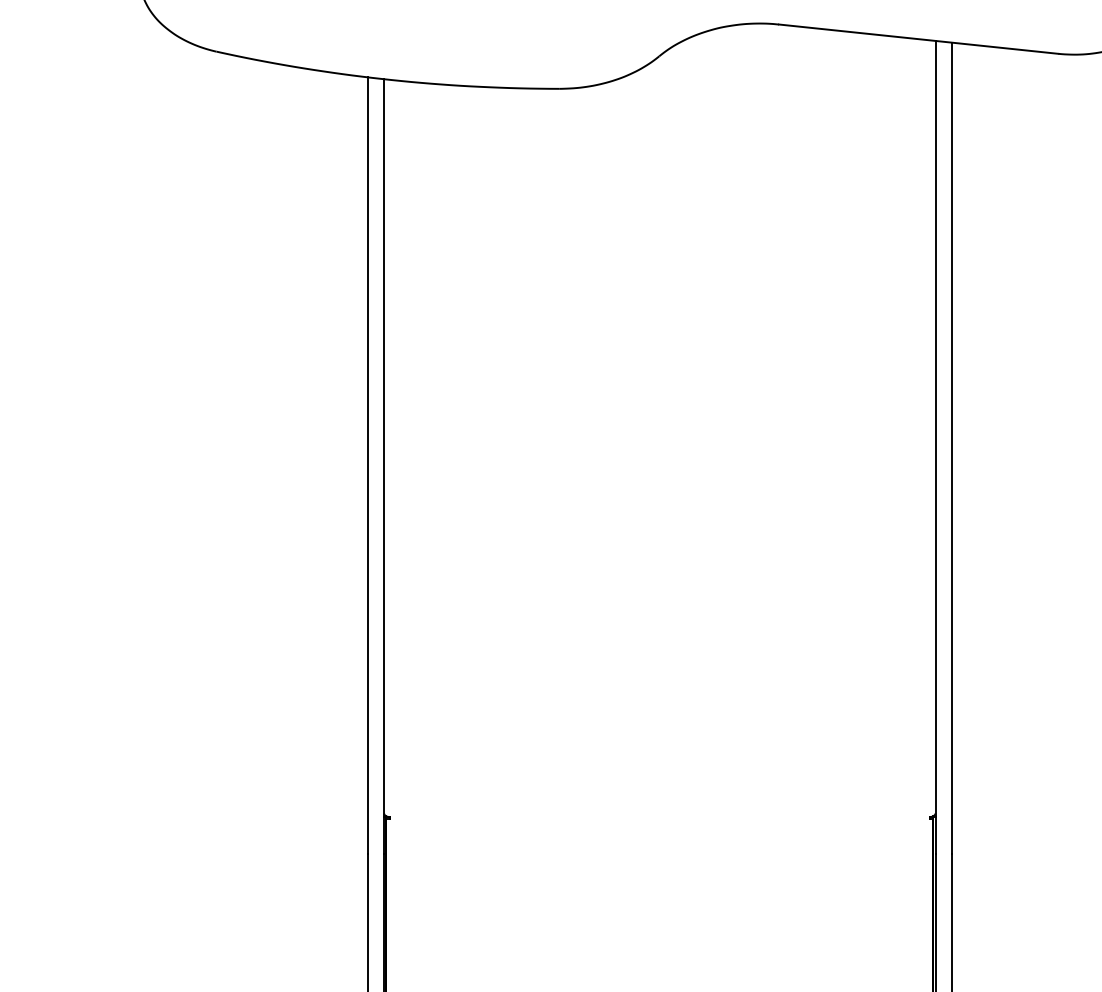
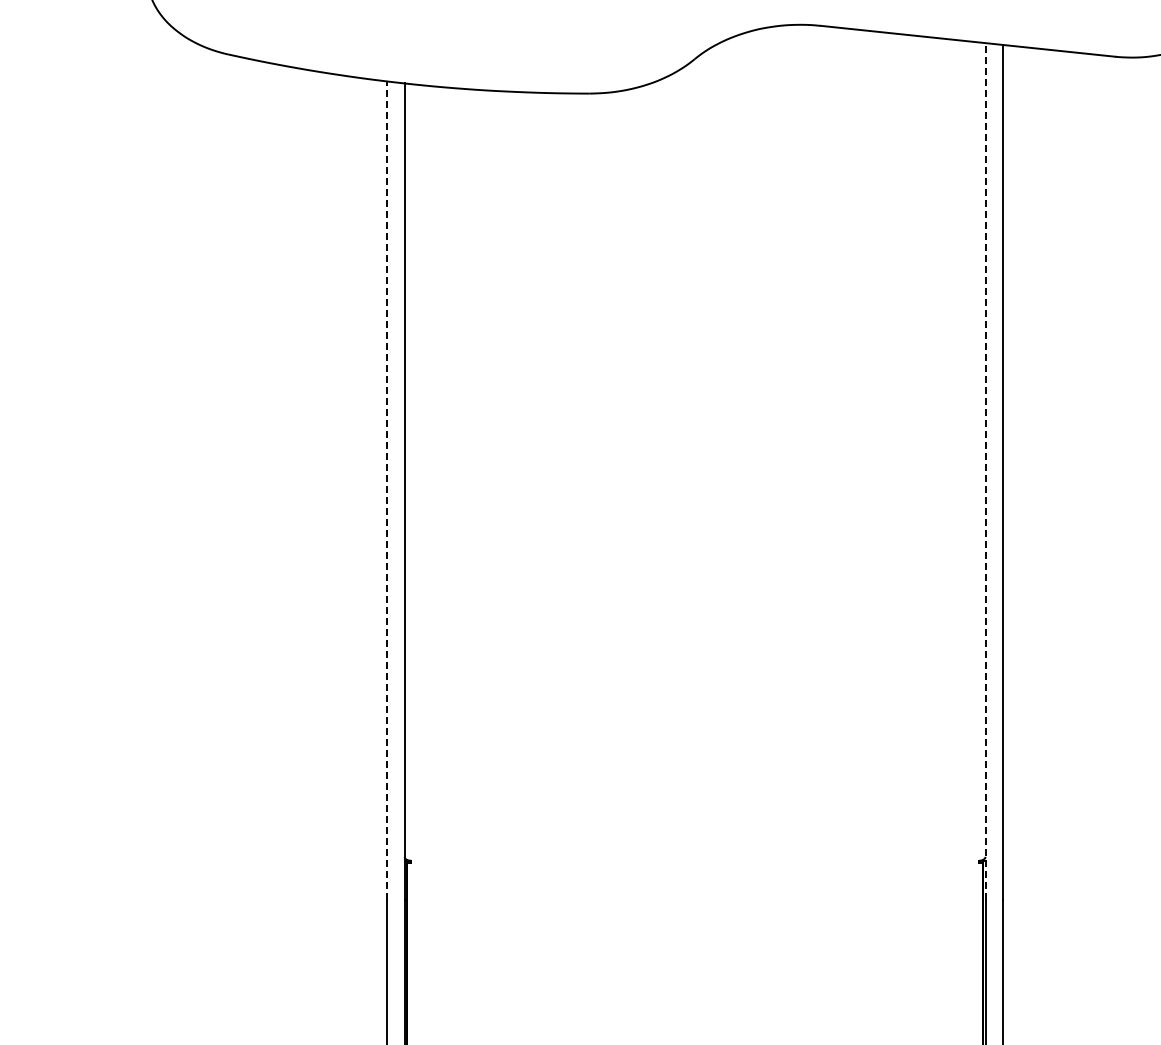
line: (935, 447) -> (985, 471), solid -> dashed
line: (367, 465) -> (387, 490), solid -> dashed

